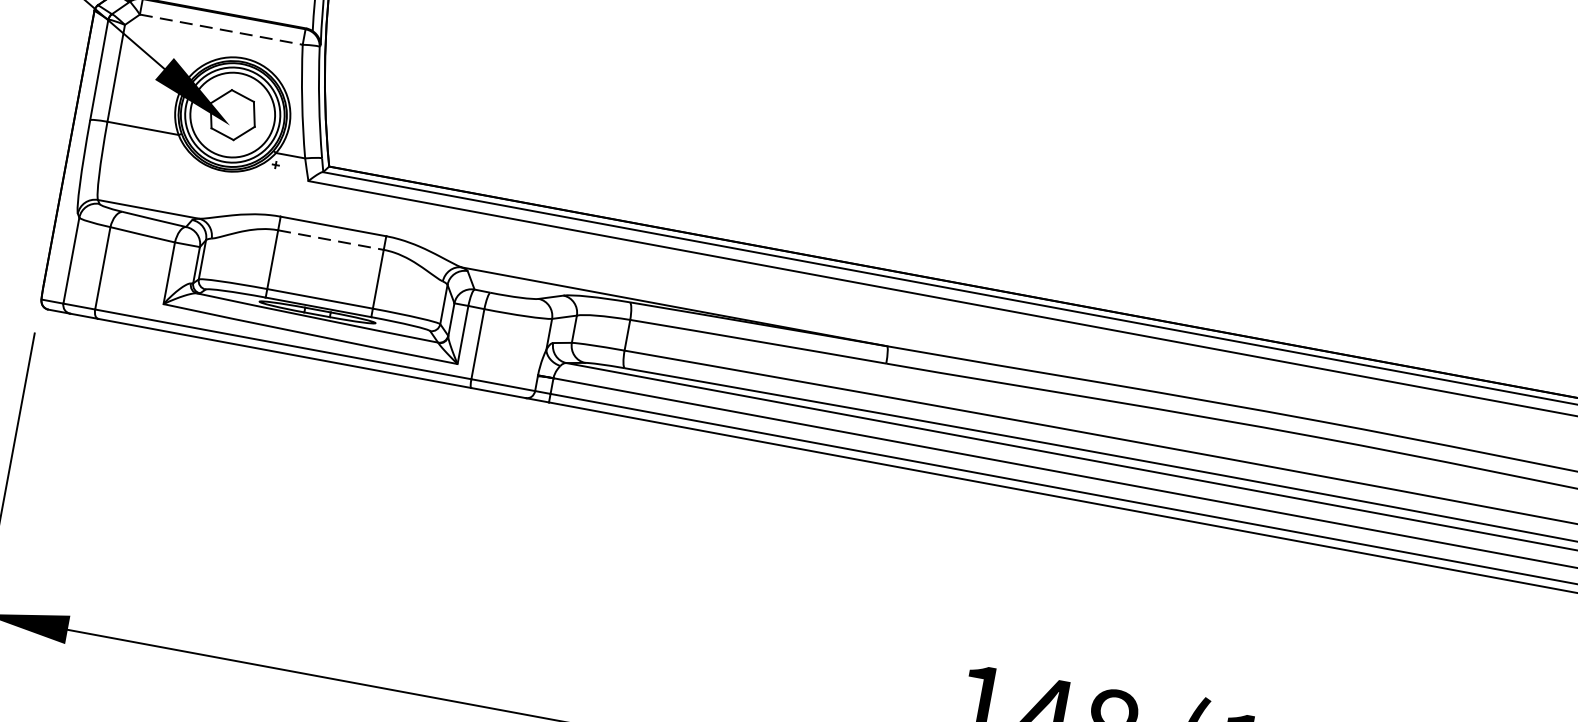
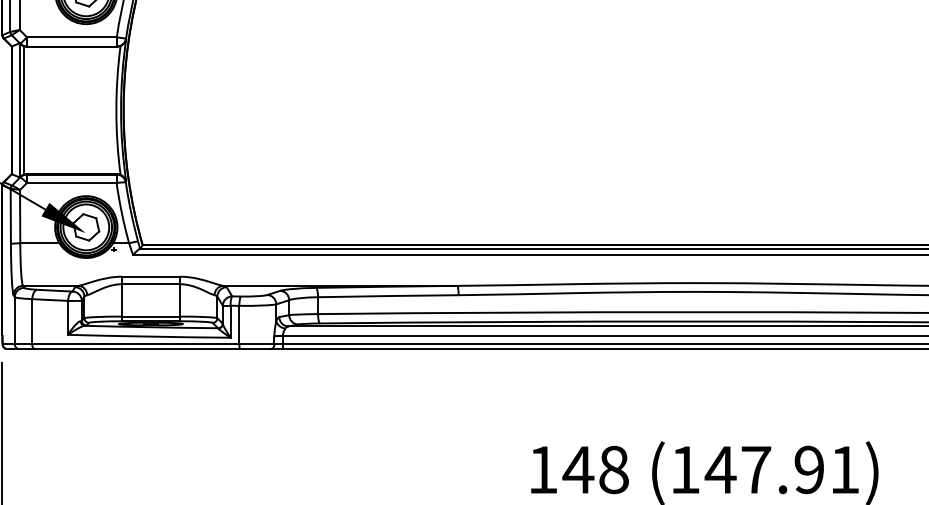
line: (220, 30) -> (71, 183), dashed -> solid
line: (331, 240) -> (151, 284), dashed -> solid

